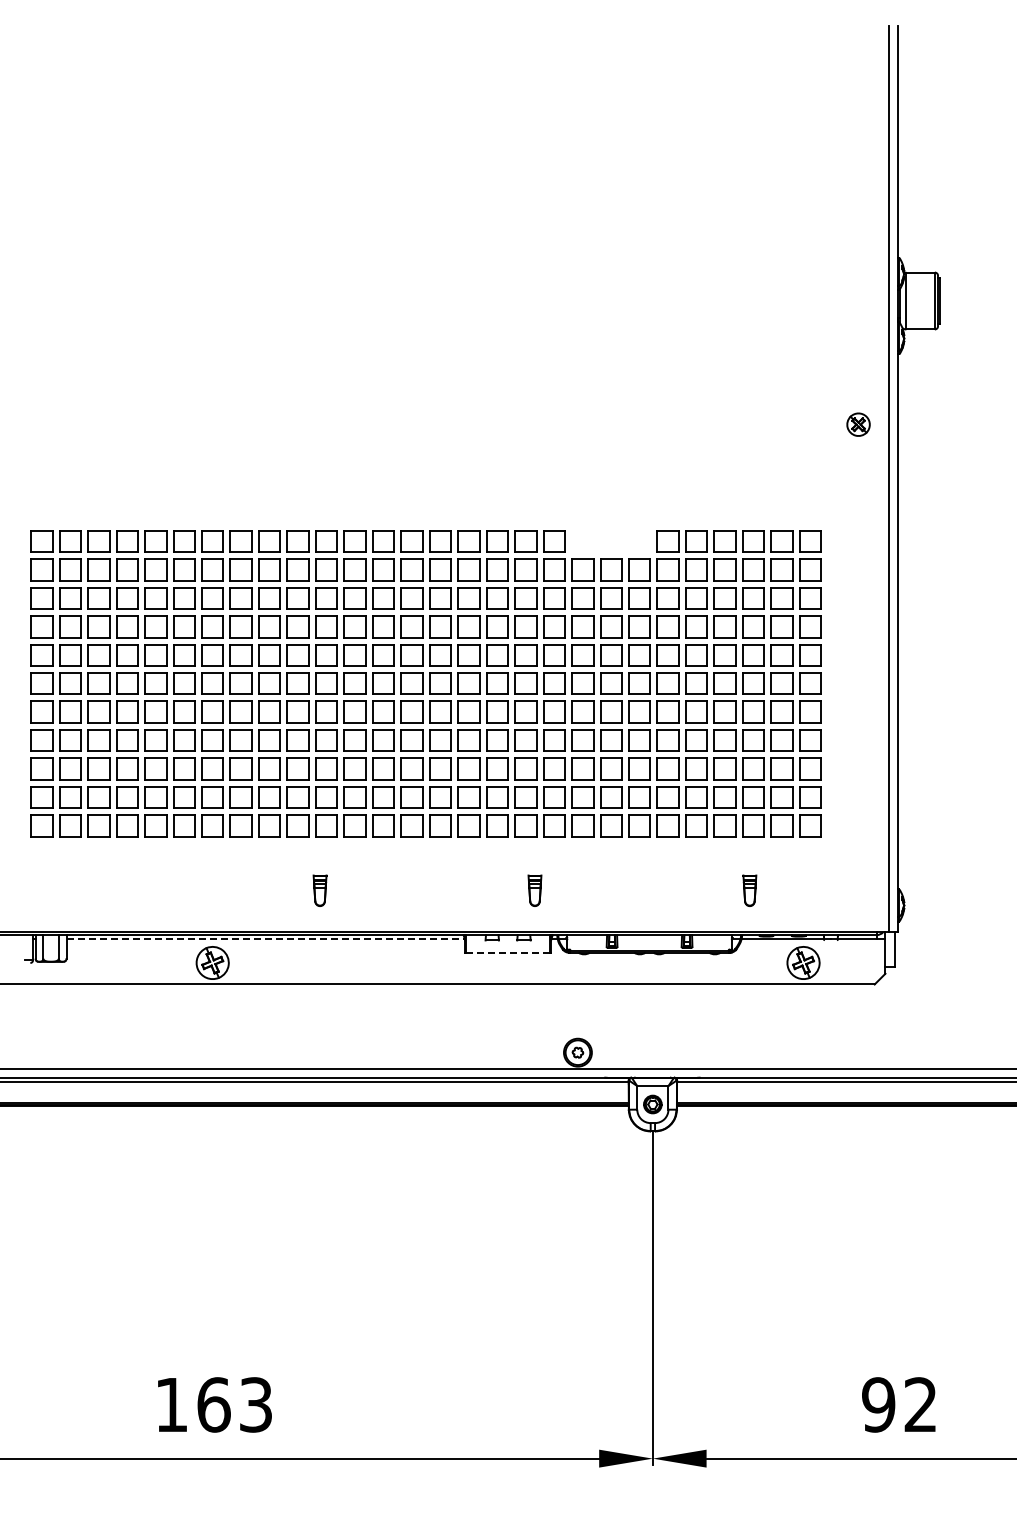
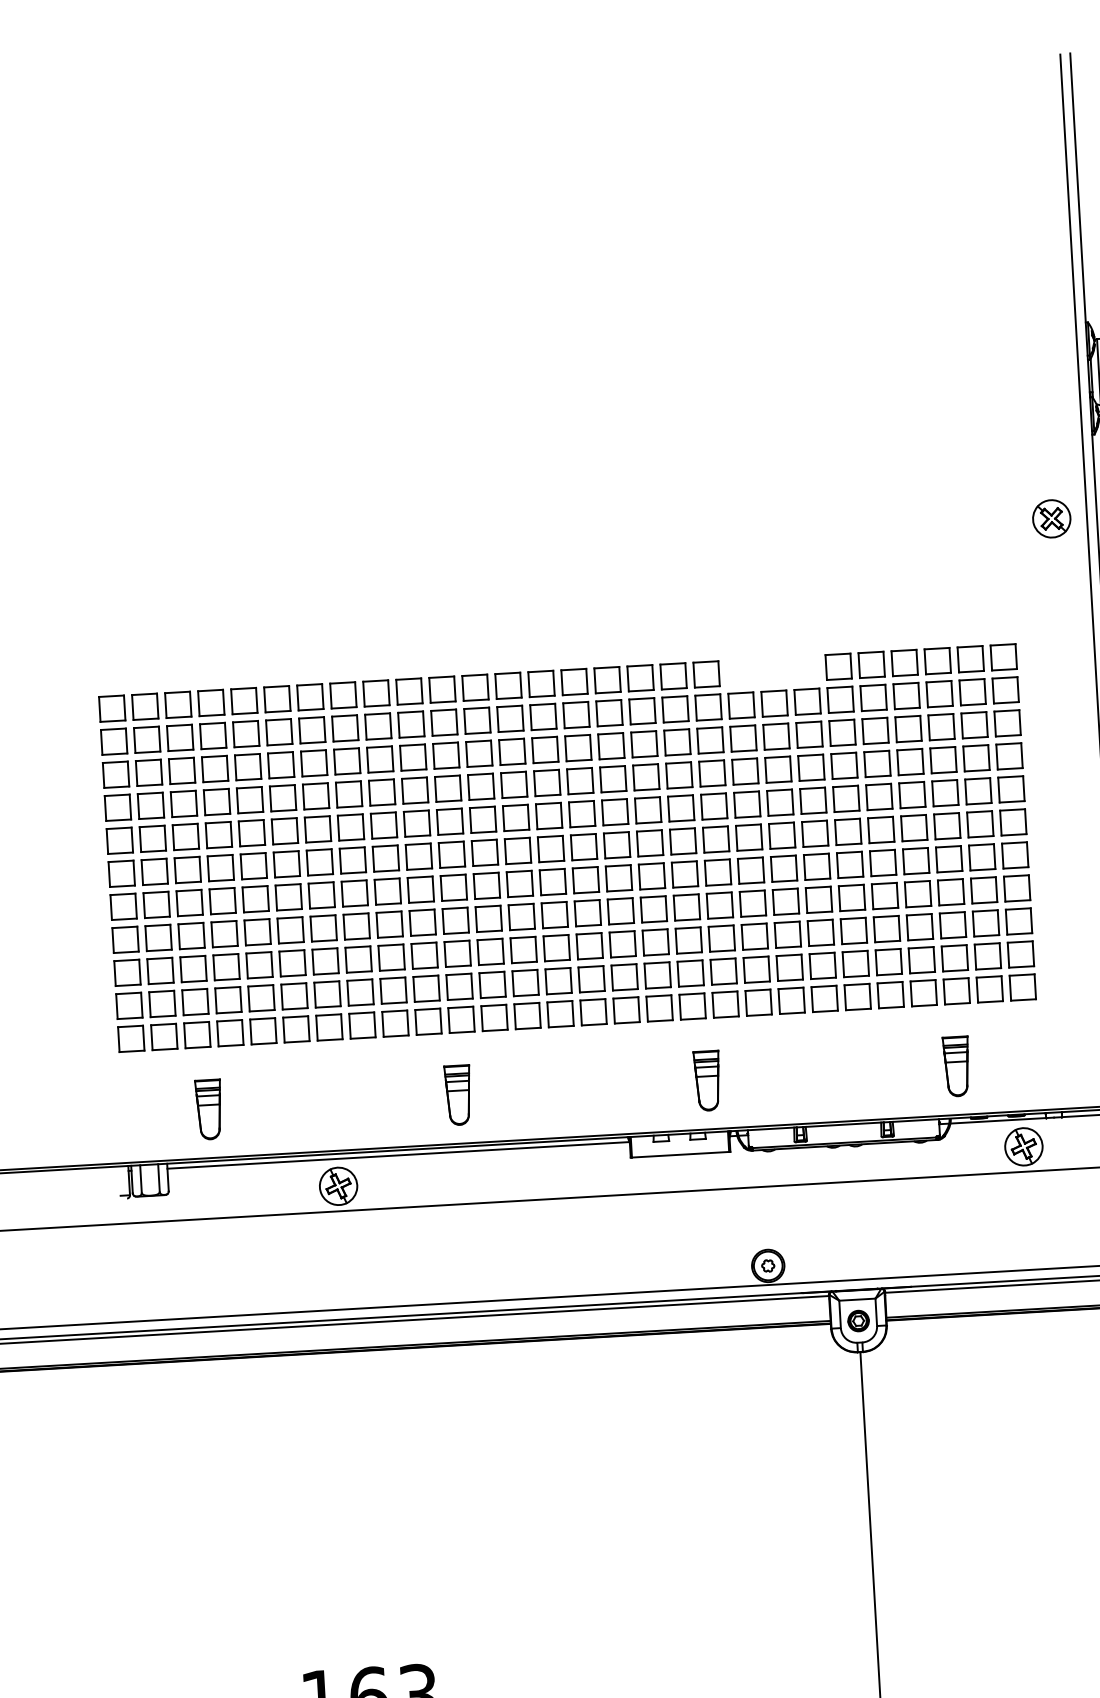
part: (858, 424) -> (1051, 518), size x1.43
part: (104, 890) -> (208, 1109), added
part: (319, 890) -> (457, 1095), size x1.67
part: (534, 890) -> (706, 1080), size x1.67
part: (749, 890) -> (956, 1066), size x1.67
line: (266, 939) -> (399, 1155), dashed -> solid
line: (508, 952) -> (680, 1154), dashed -> solid

